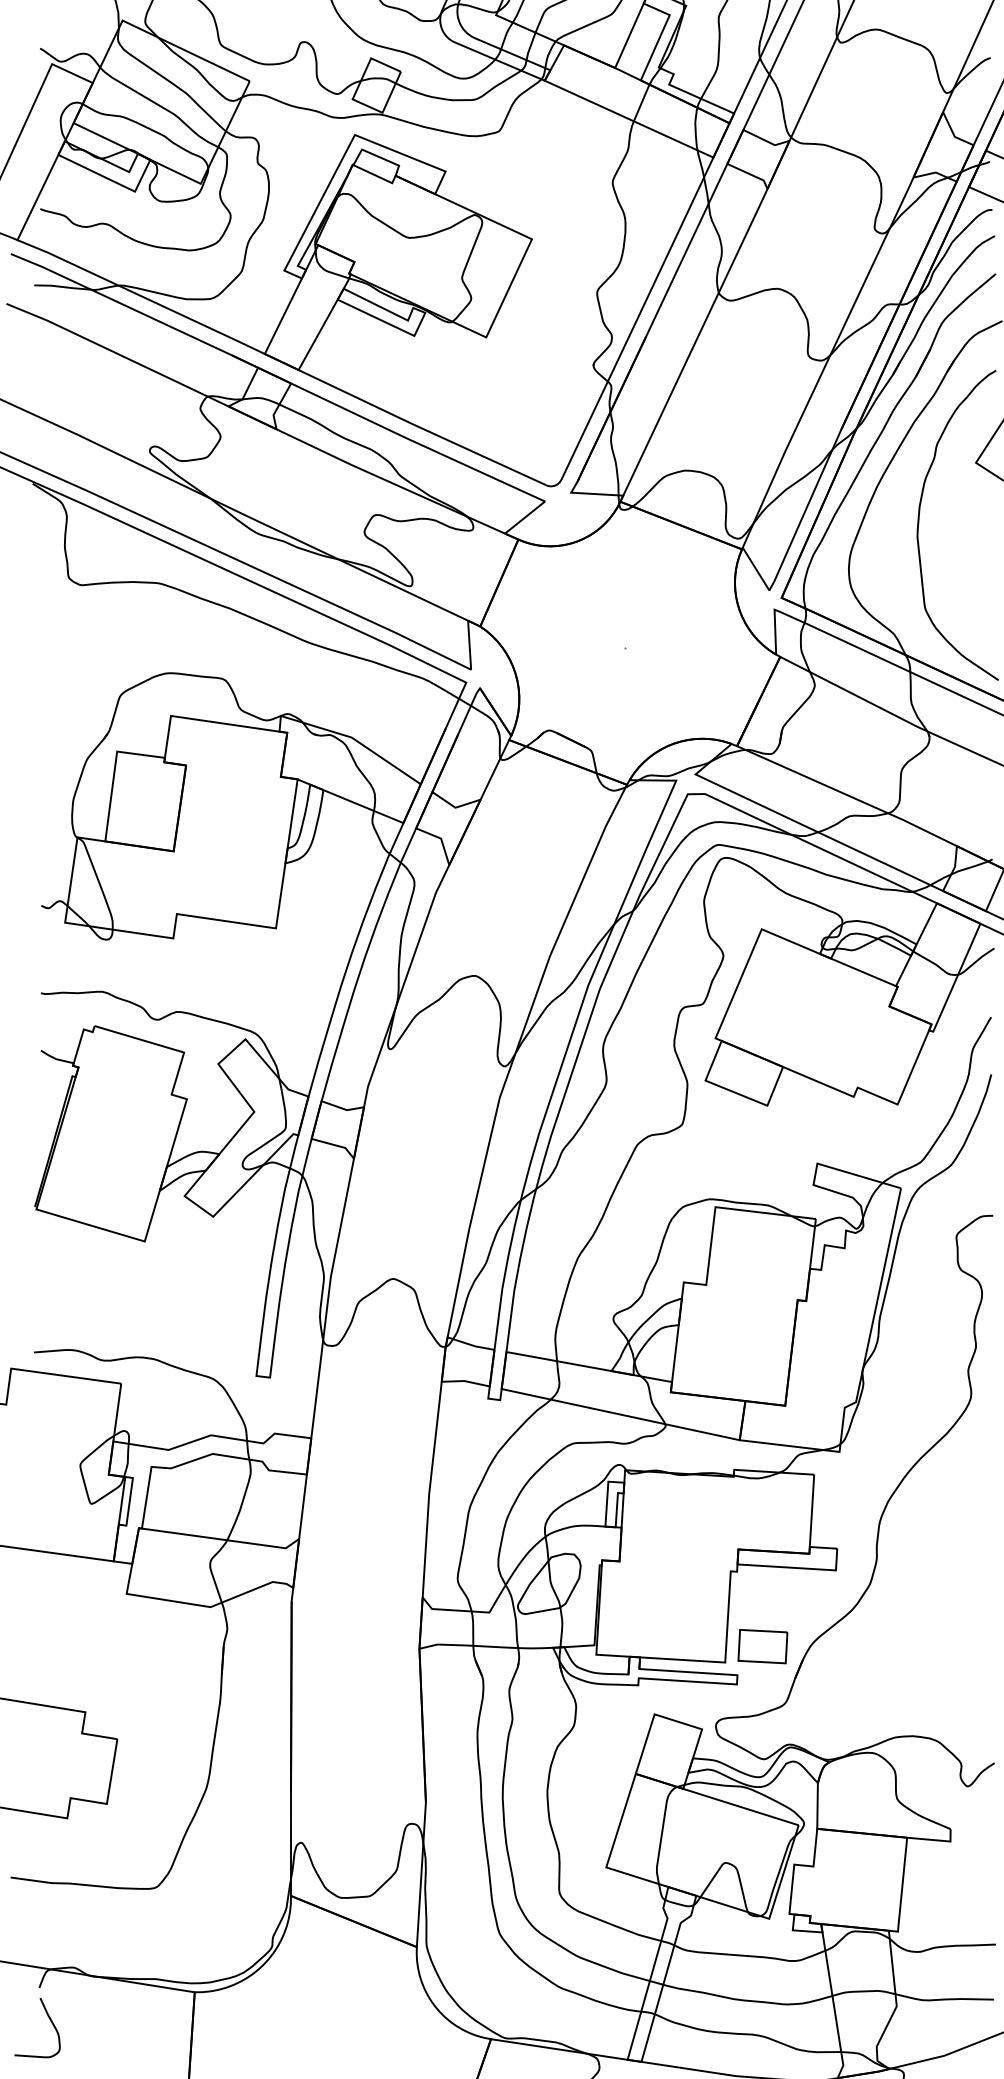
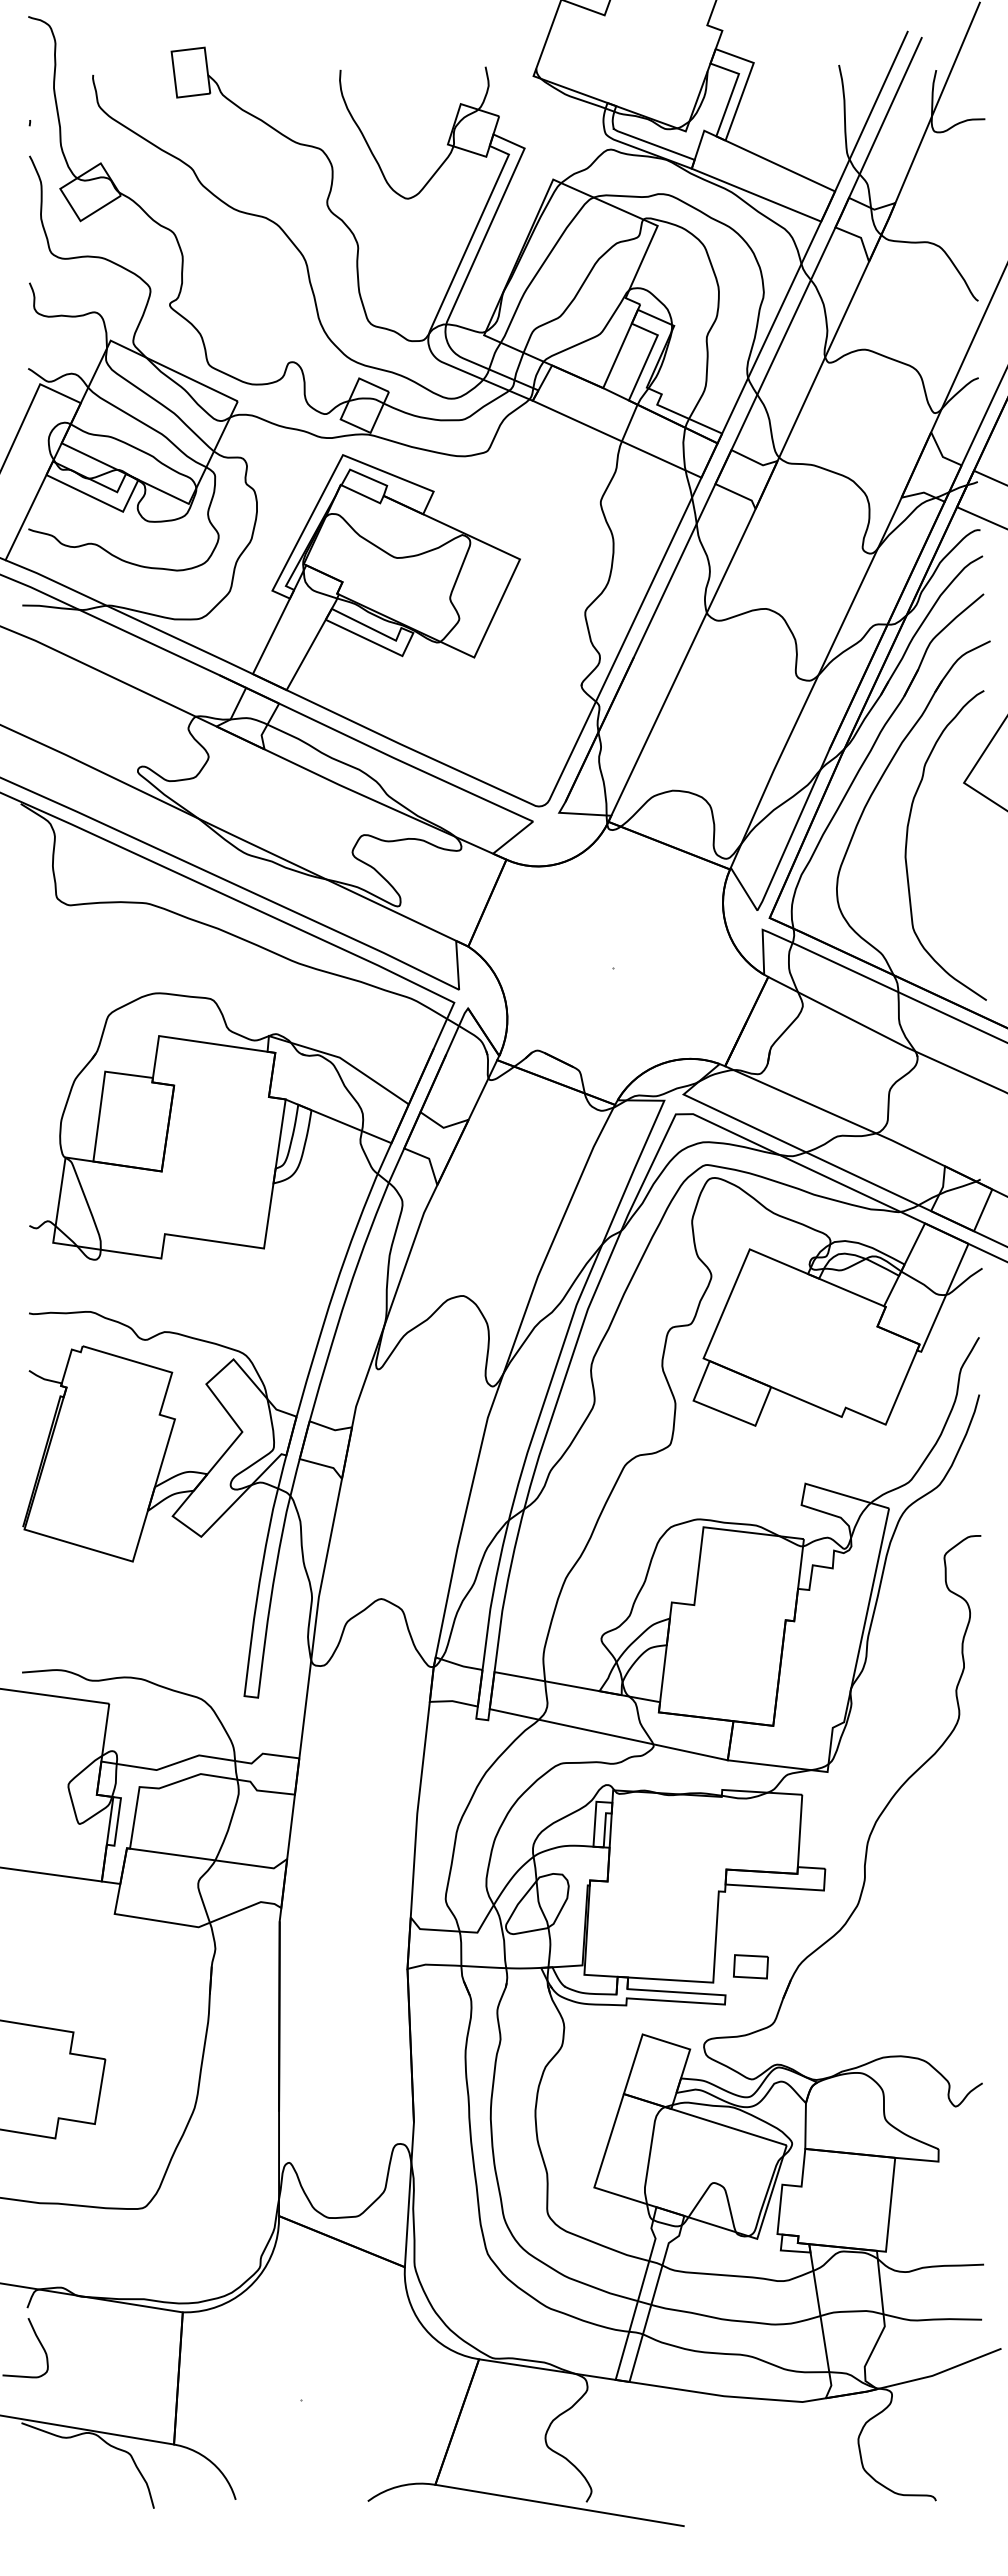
part: (762, 1646) -> (750, 1966), size x0.7

